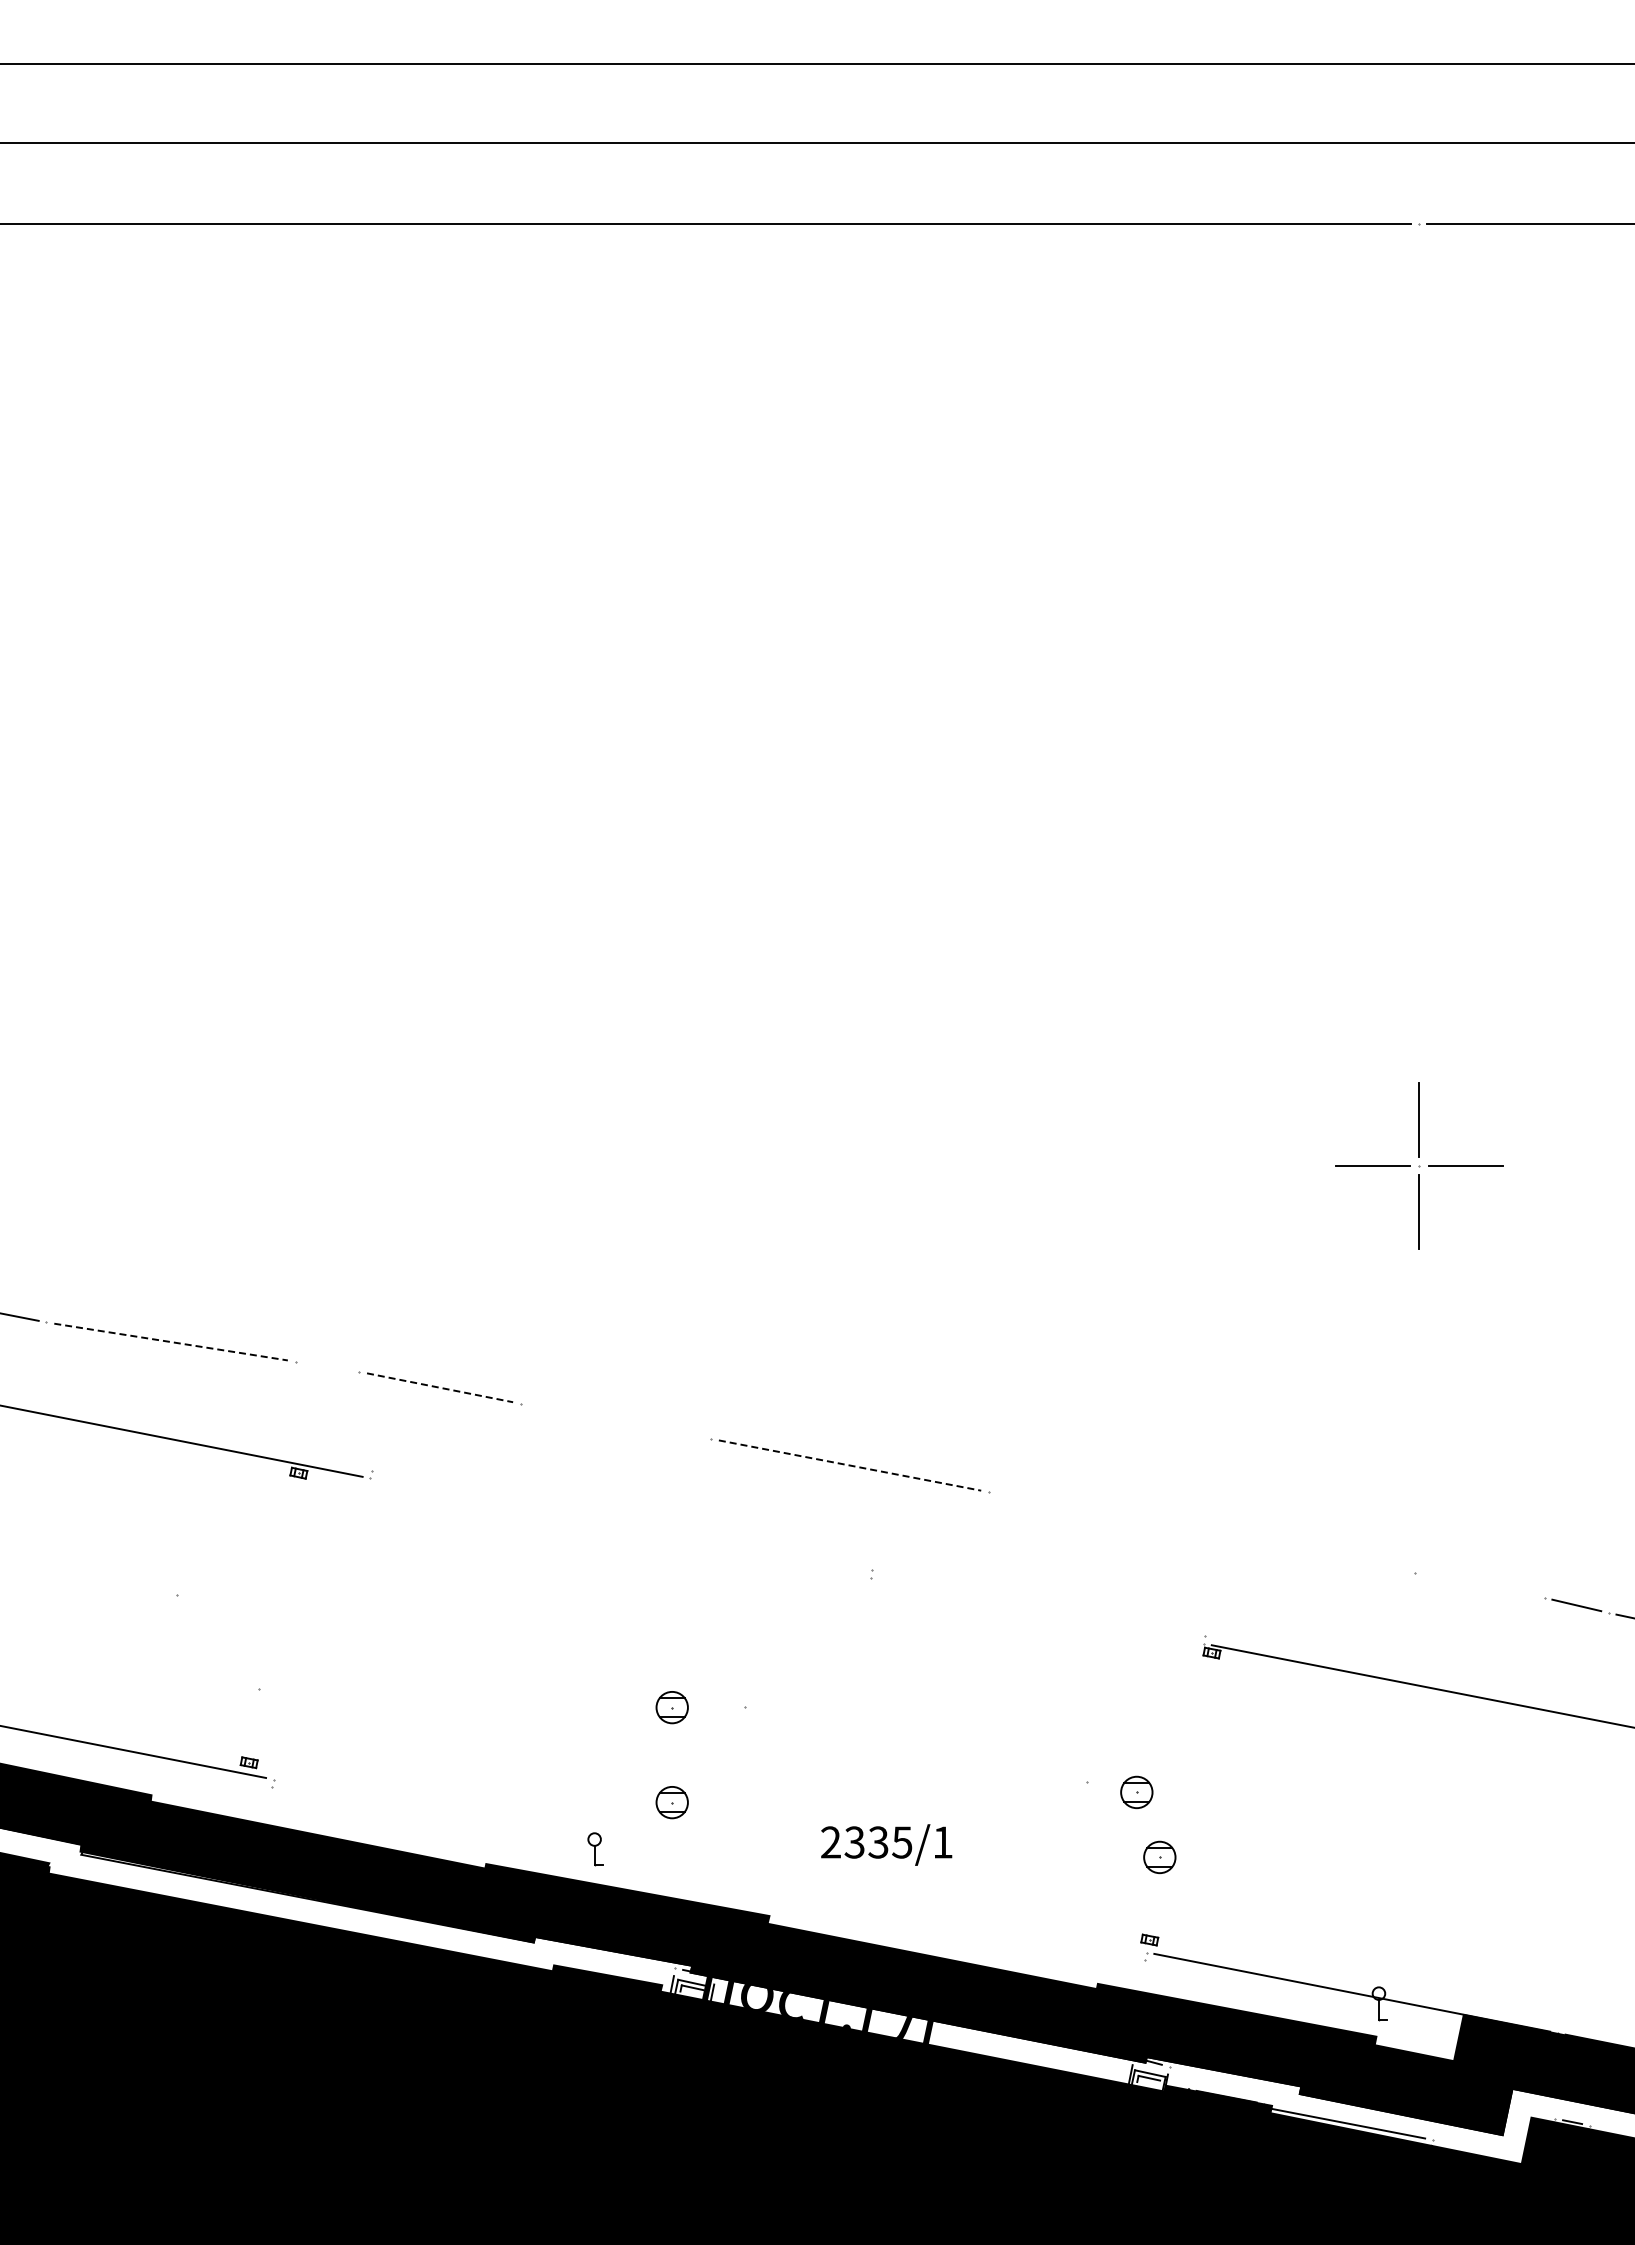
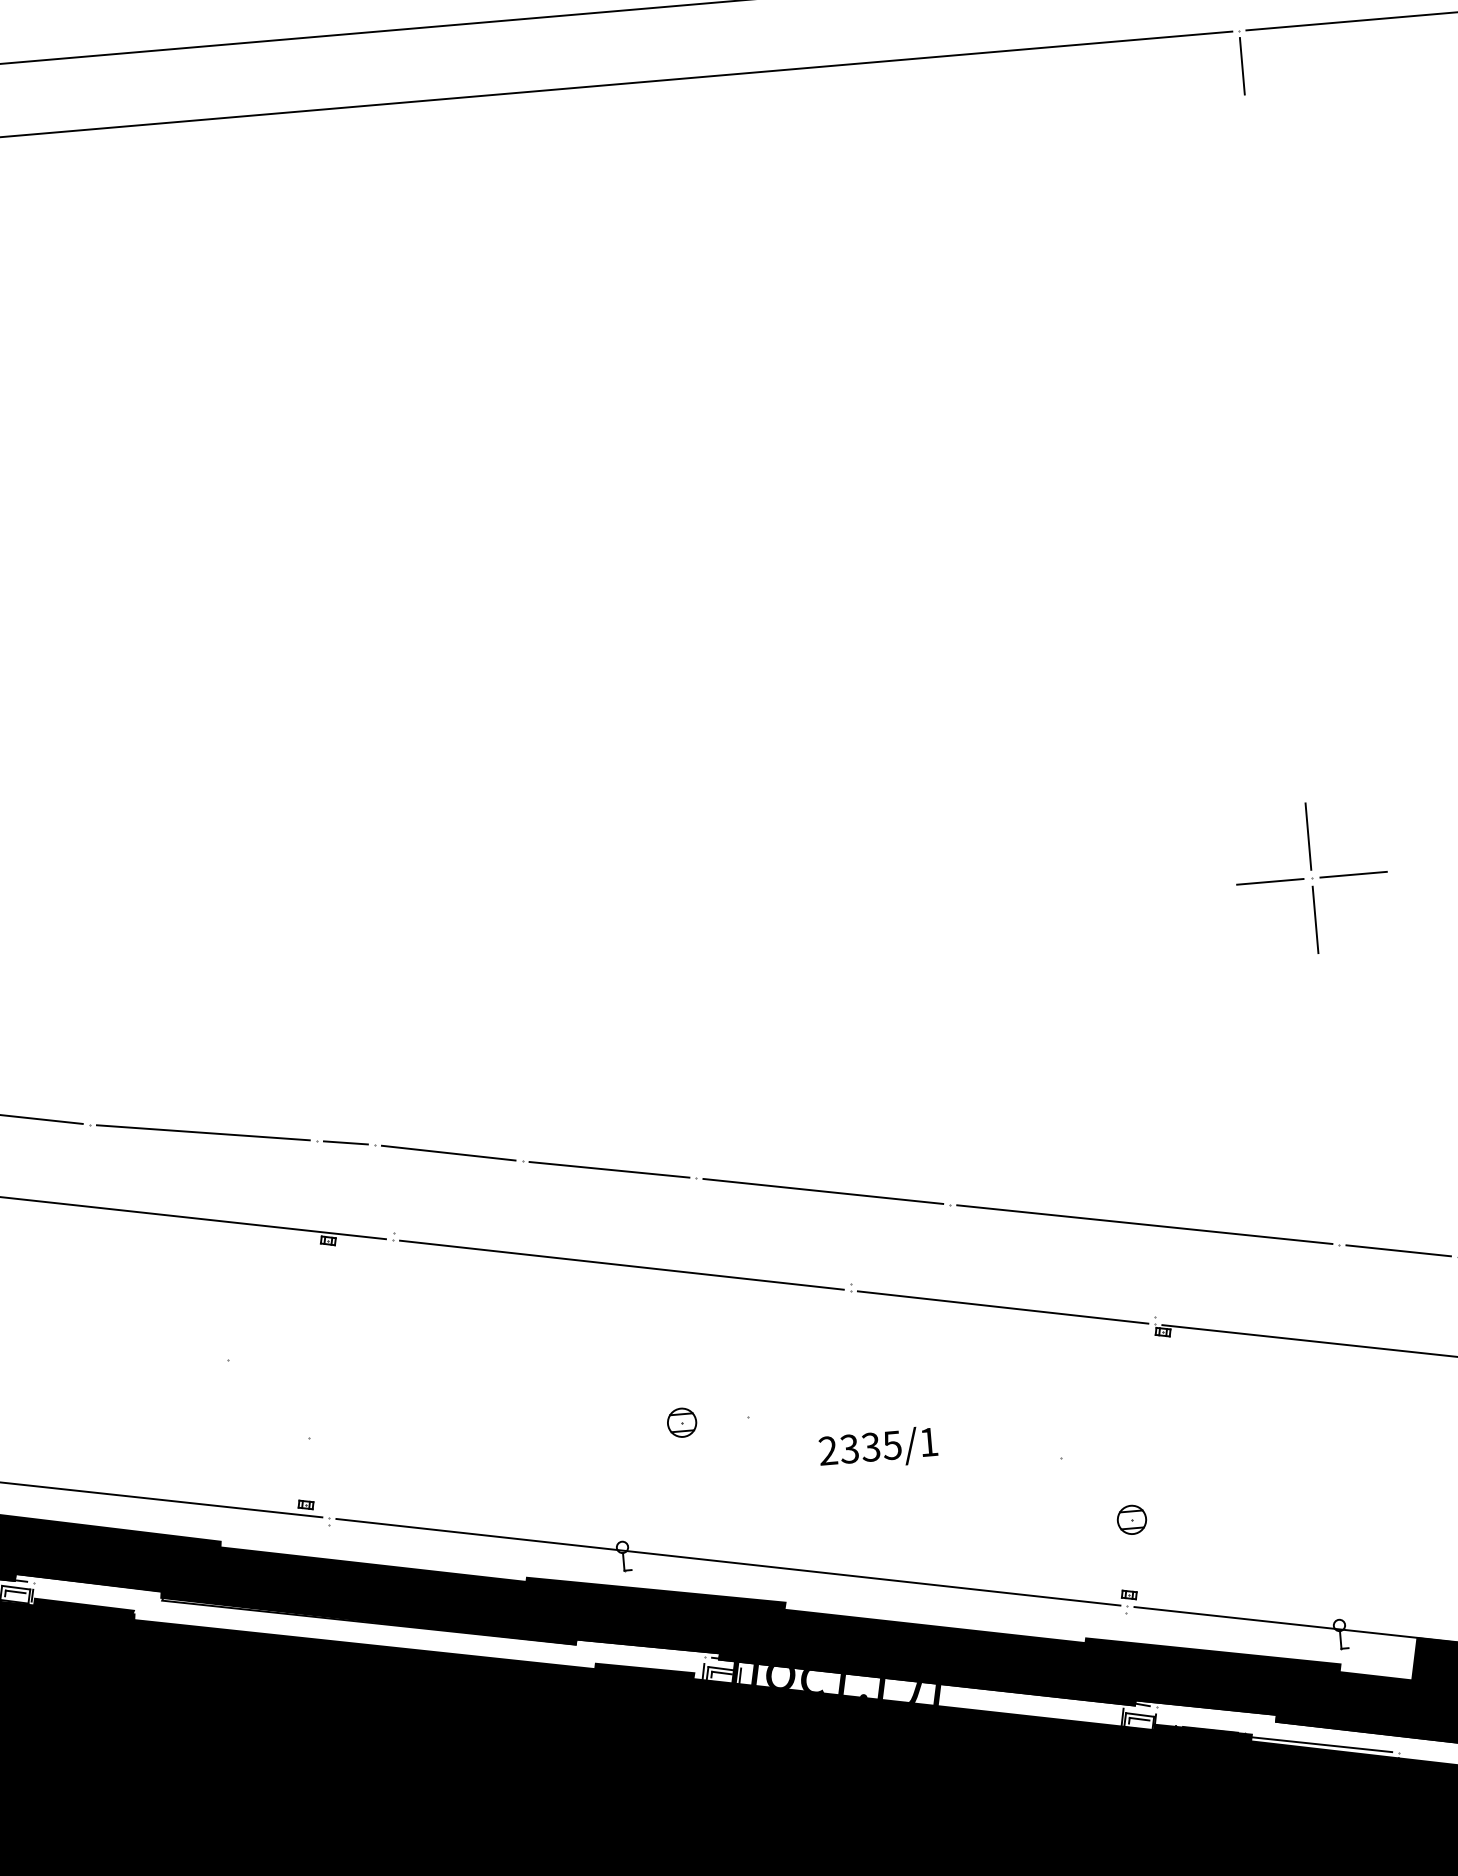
line: (1419, 262) -> (1242, 66), added
line: (171, 1342) -> (203, 1133), dashed -> solid
line: (327, 1366) -> (345, 1142), added
line: (440, 1387) -> (449, 1152), dashed -> solid
line: (615, 1421) -> (609, 1169), added
line: (850, 1465) -> (823, 1191), dashed -> solid
line: (620, 1527) -> (621, 1264), added
line: (1201, 1532) -> (1144, 1224), added
line: (1479, 1585) -> (1398, 1250), added
line: (1037, 1610) -> (1002, 1307), added
part: (1136, 1792) -> (1106, 1463), removed
part: (671, 1802) -> (688, 1508), removed
text: (886, 1844) -> (878, 1448), moved
line: (709, 1865) -> (727, 1561), added

